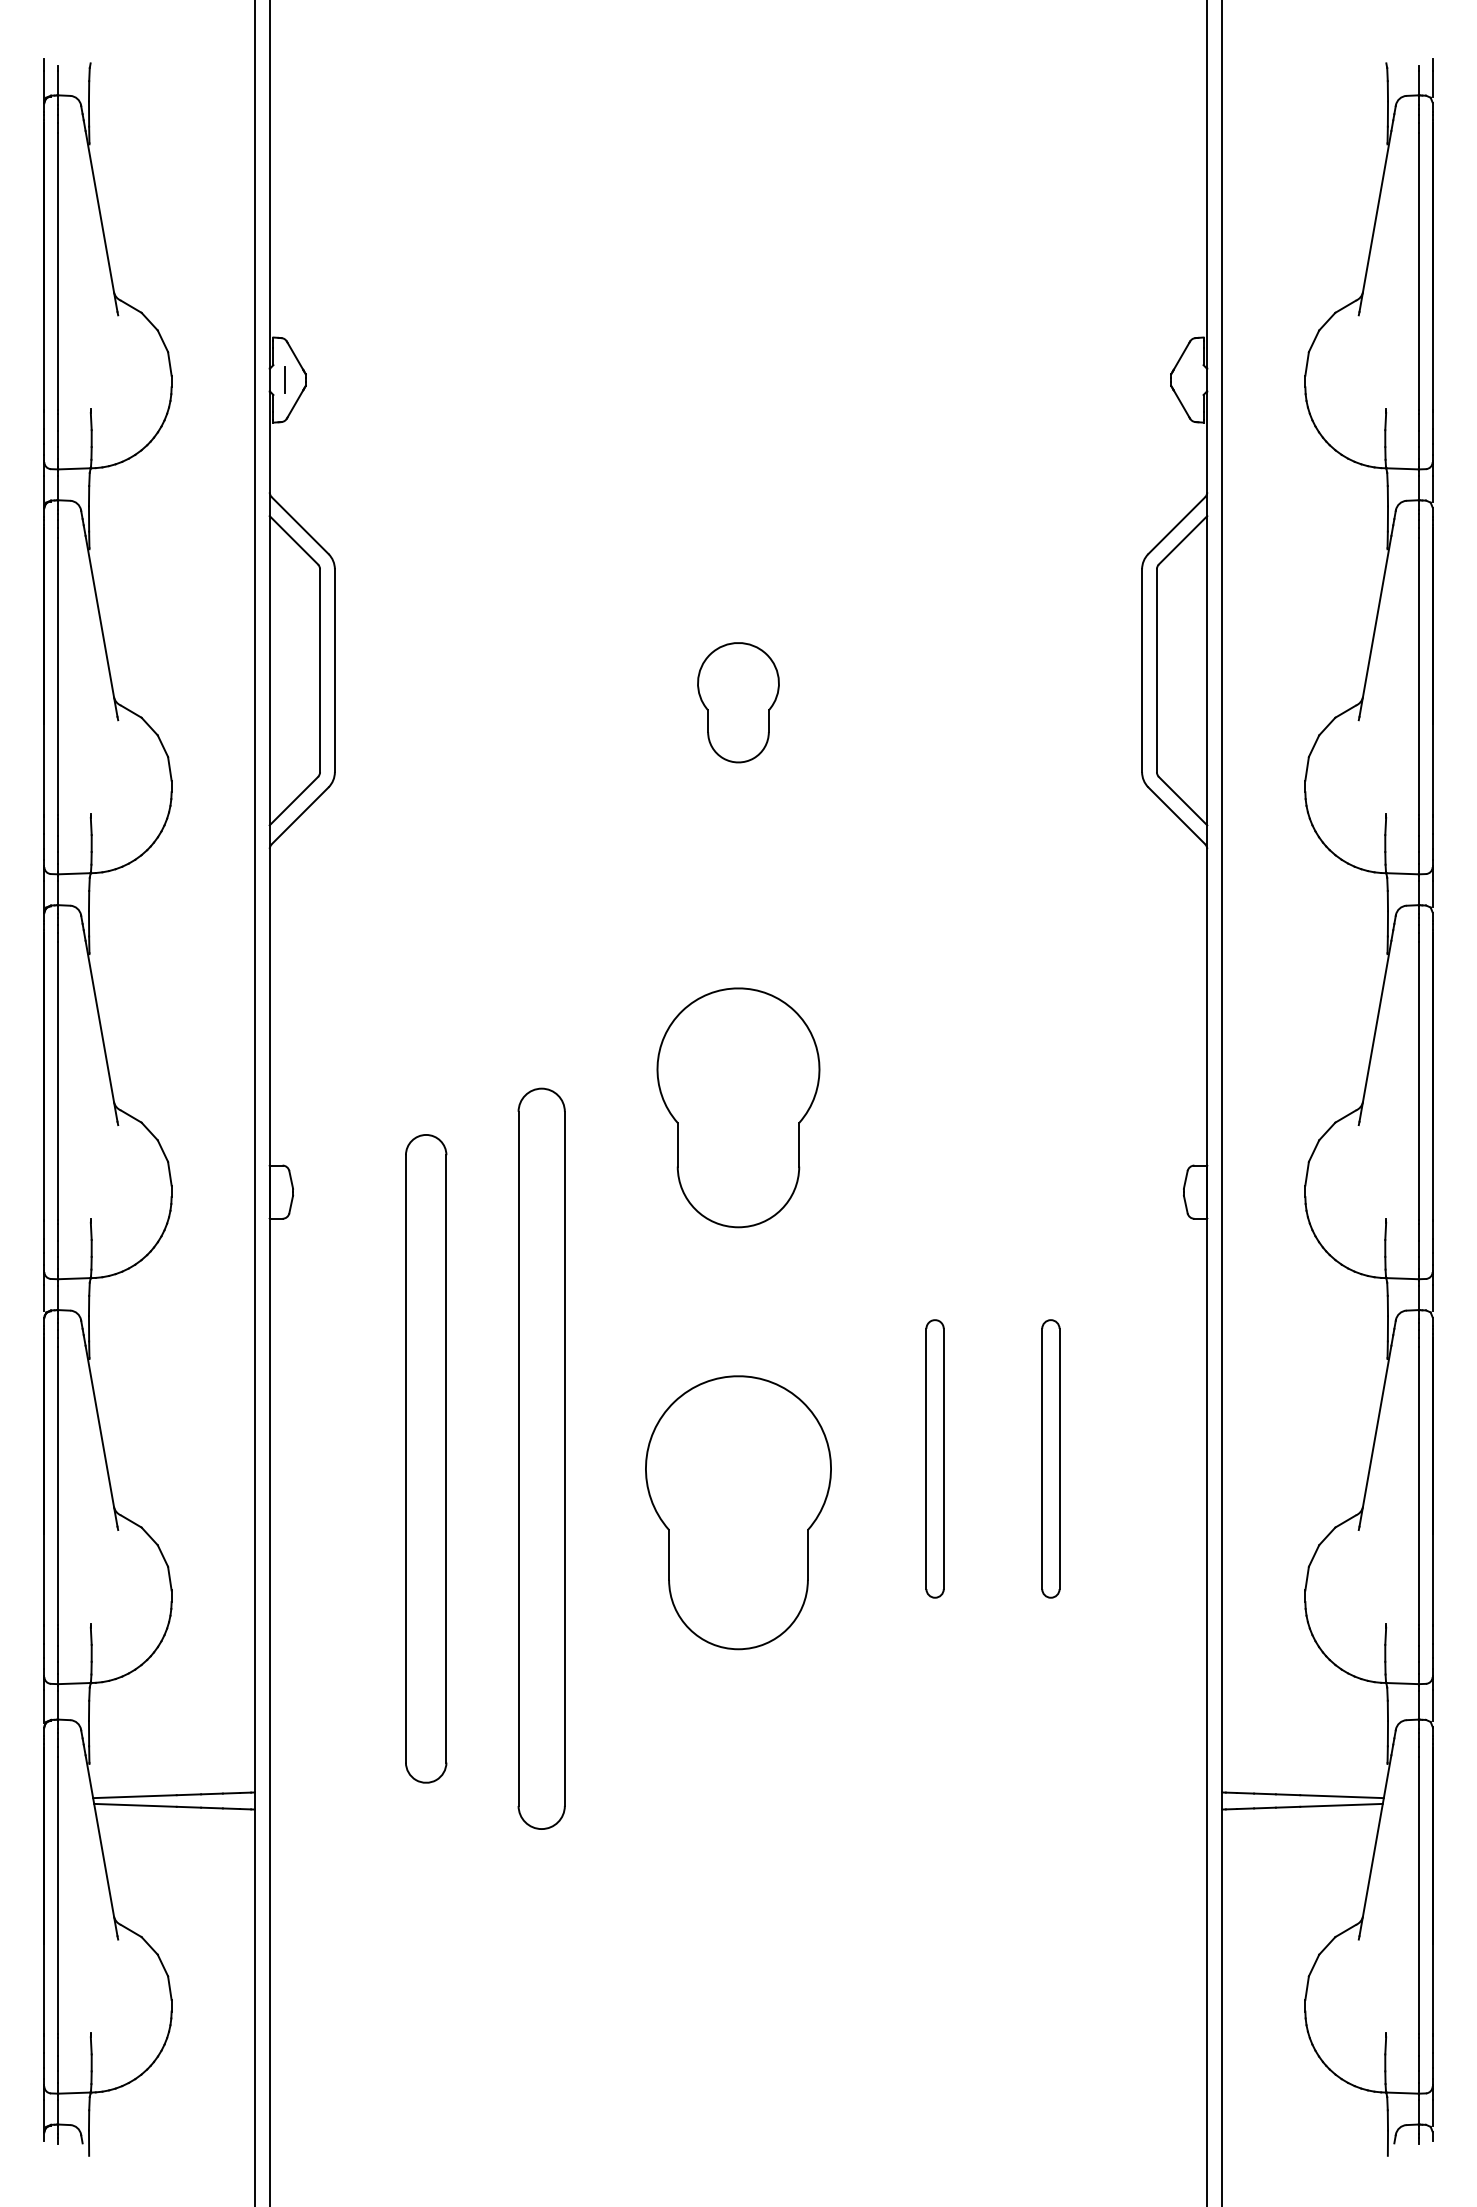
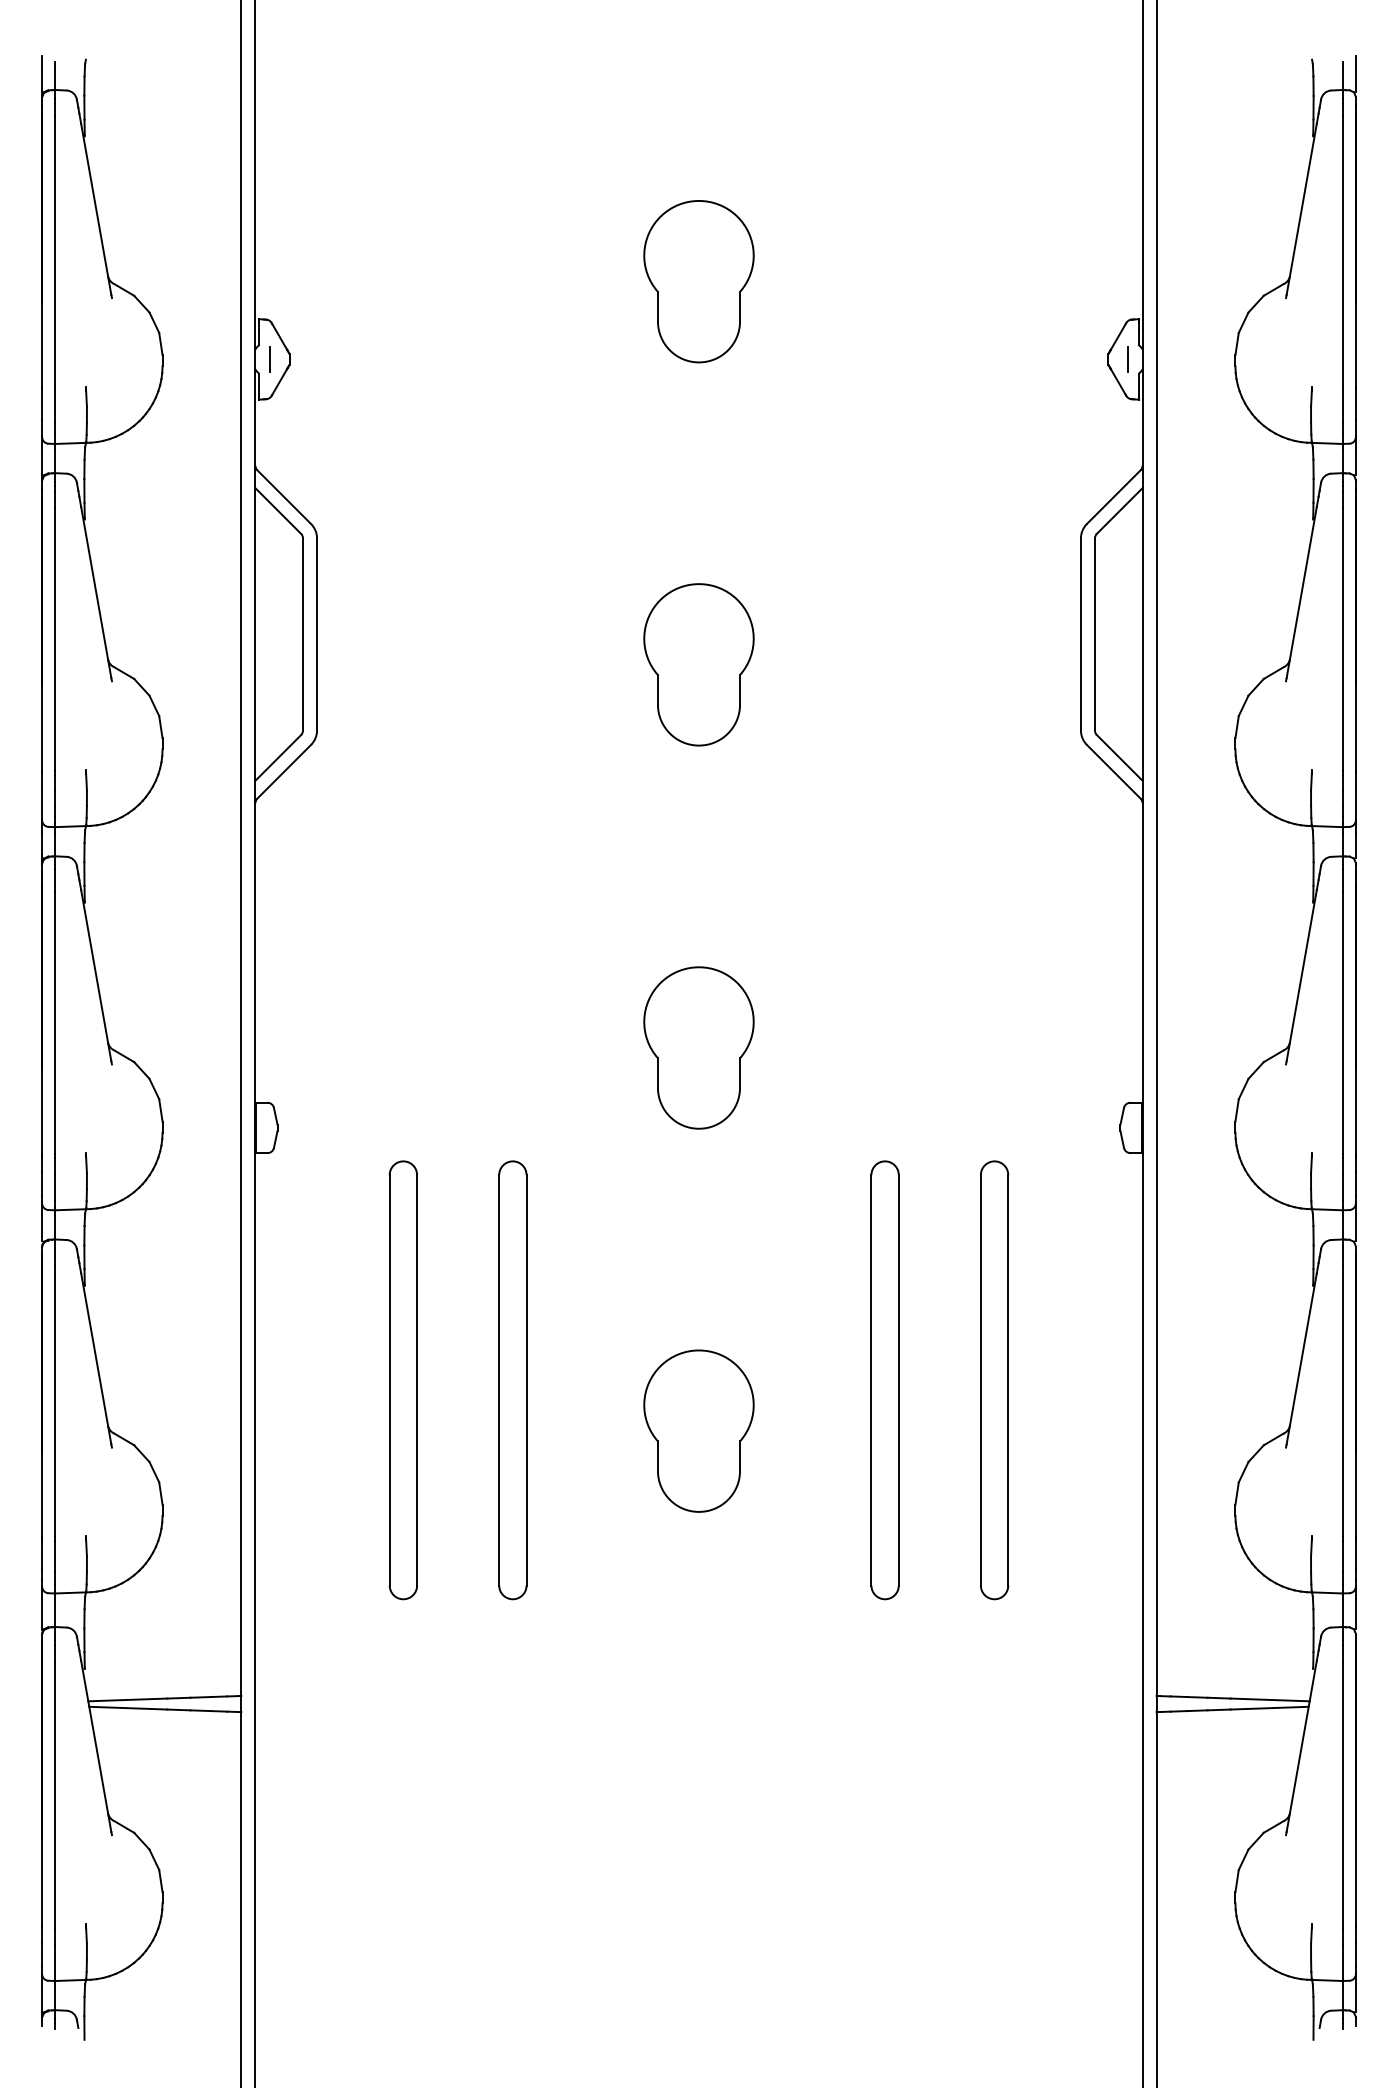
part: (738, 297) -> (699, 281), added
line: (1191, 379) -> (1127, 358), added
part: (738, 702) -> (699, 664), size x1.43
part: (738, 1107) -> (699, 1047), size x0.71
part: (425, 1458) -> (402, 1379), size x0.71
part: (541, 1458) -> (512, 1379), size x0.62
part: (934, 1458) -> (884, 1379), size x1.67
part: (1050, 1458) -> (994, 1379), size x1.67
part: (738, 1512) -> (699, 1431), size x0.62

